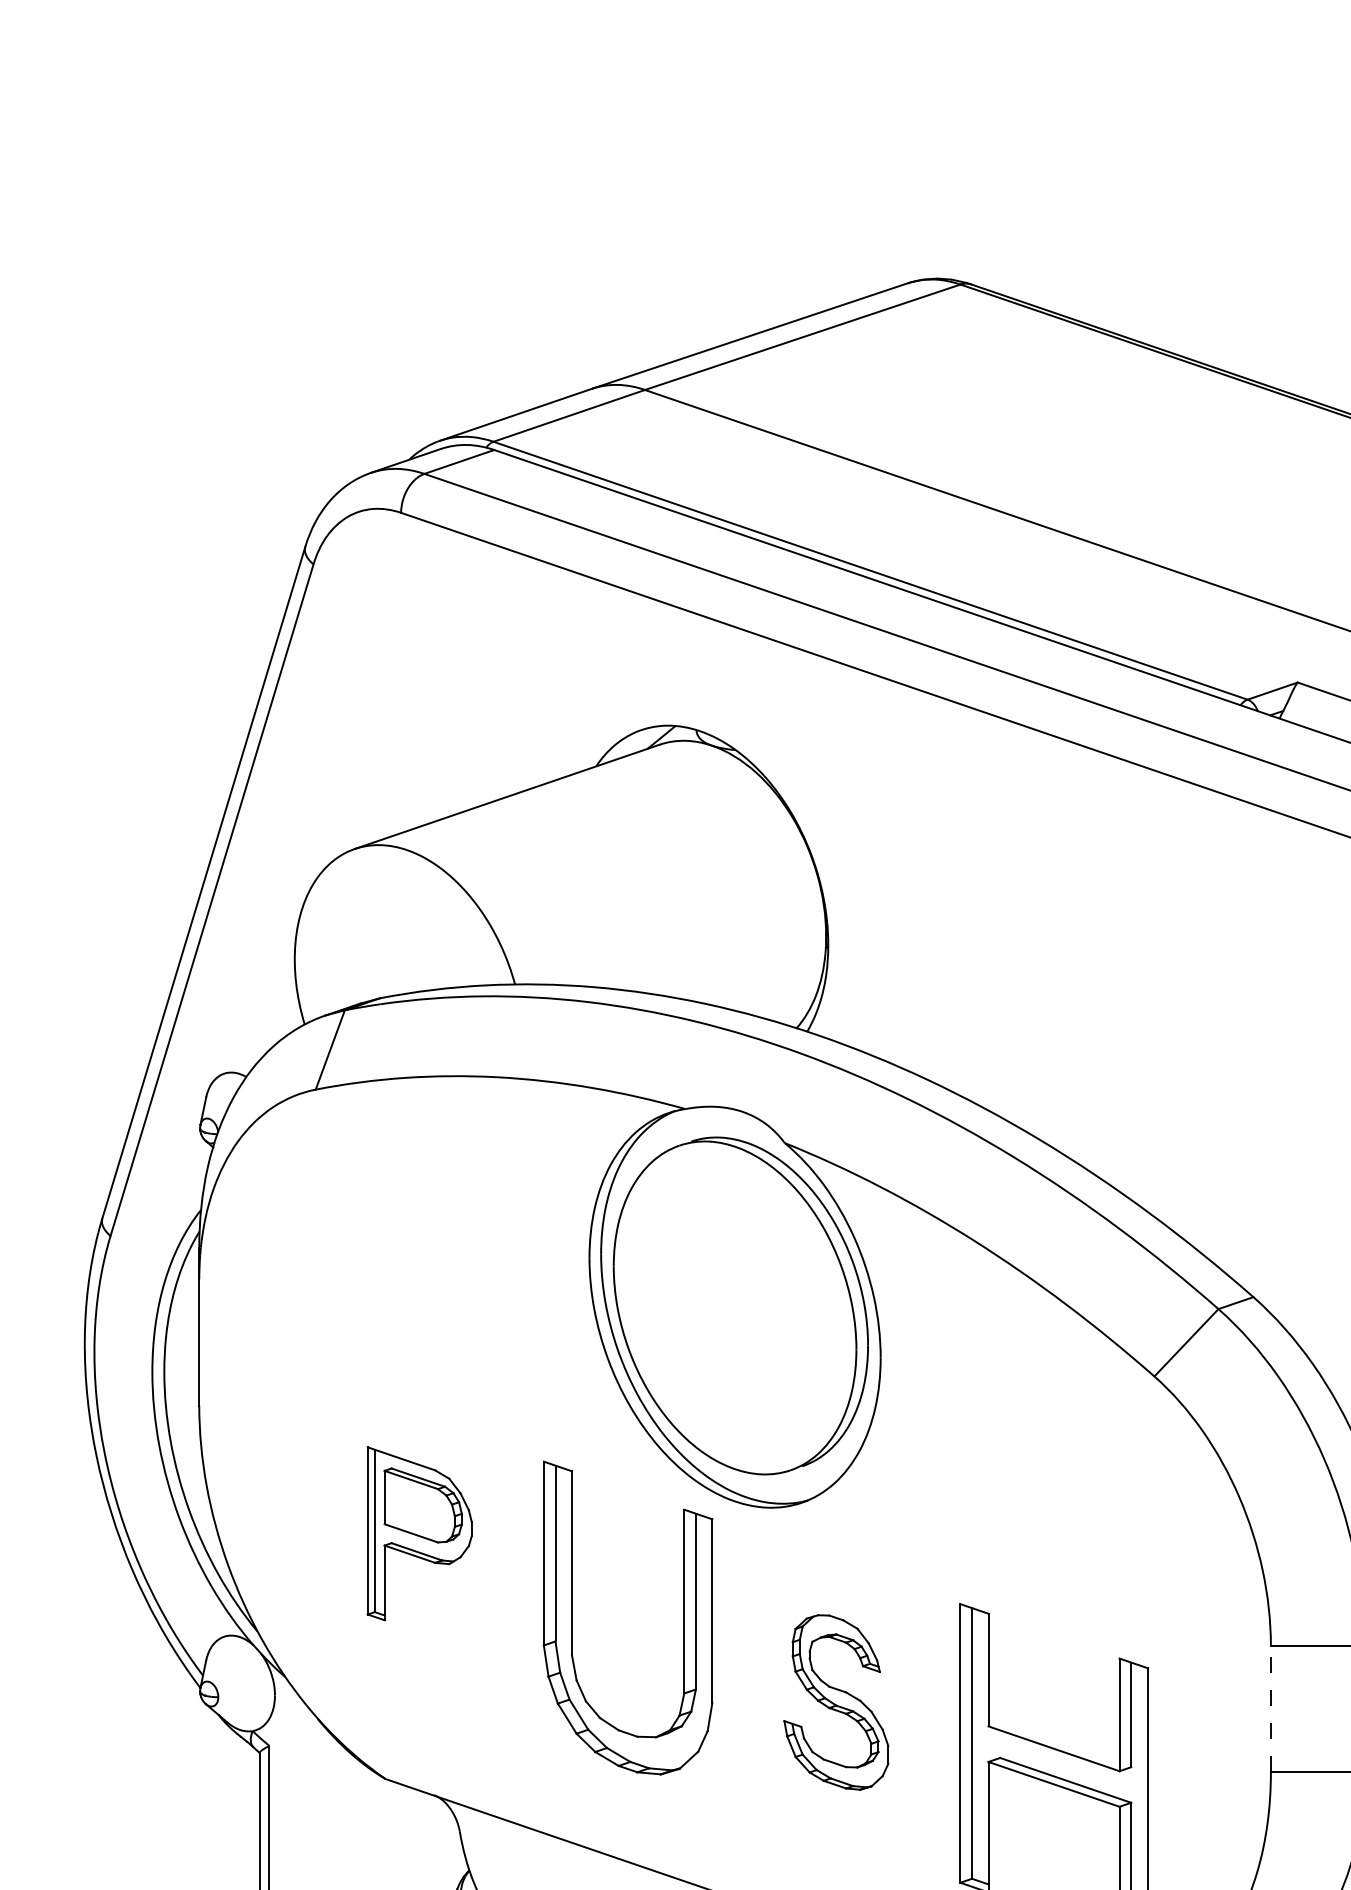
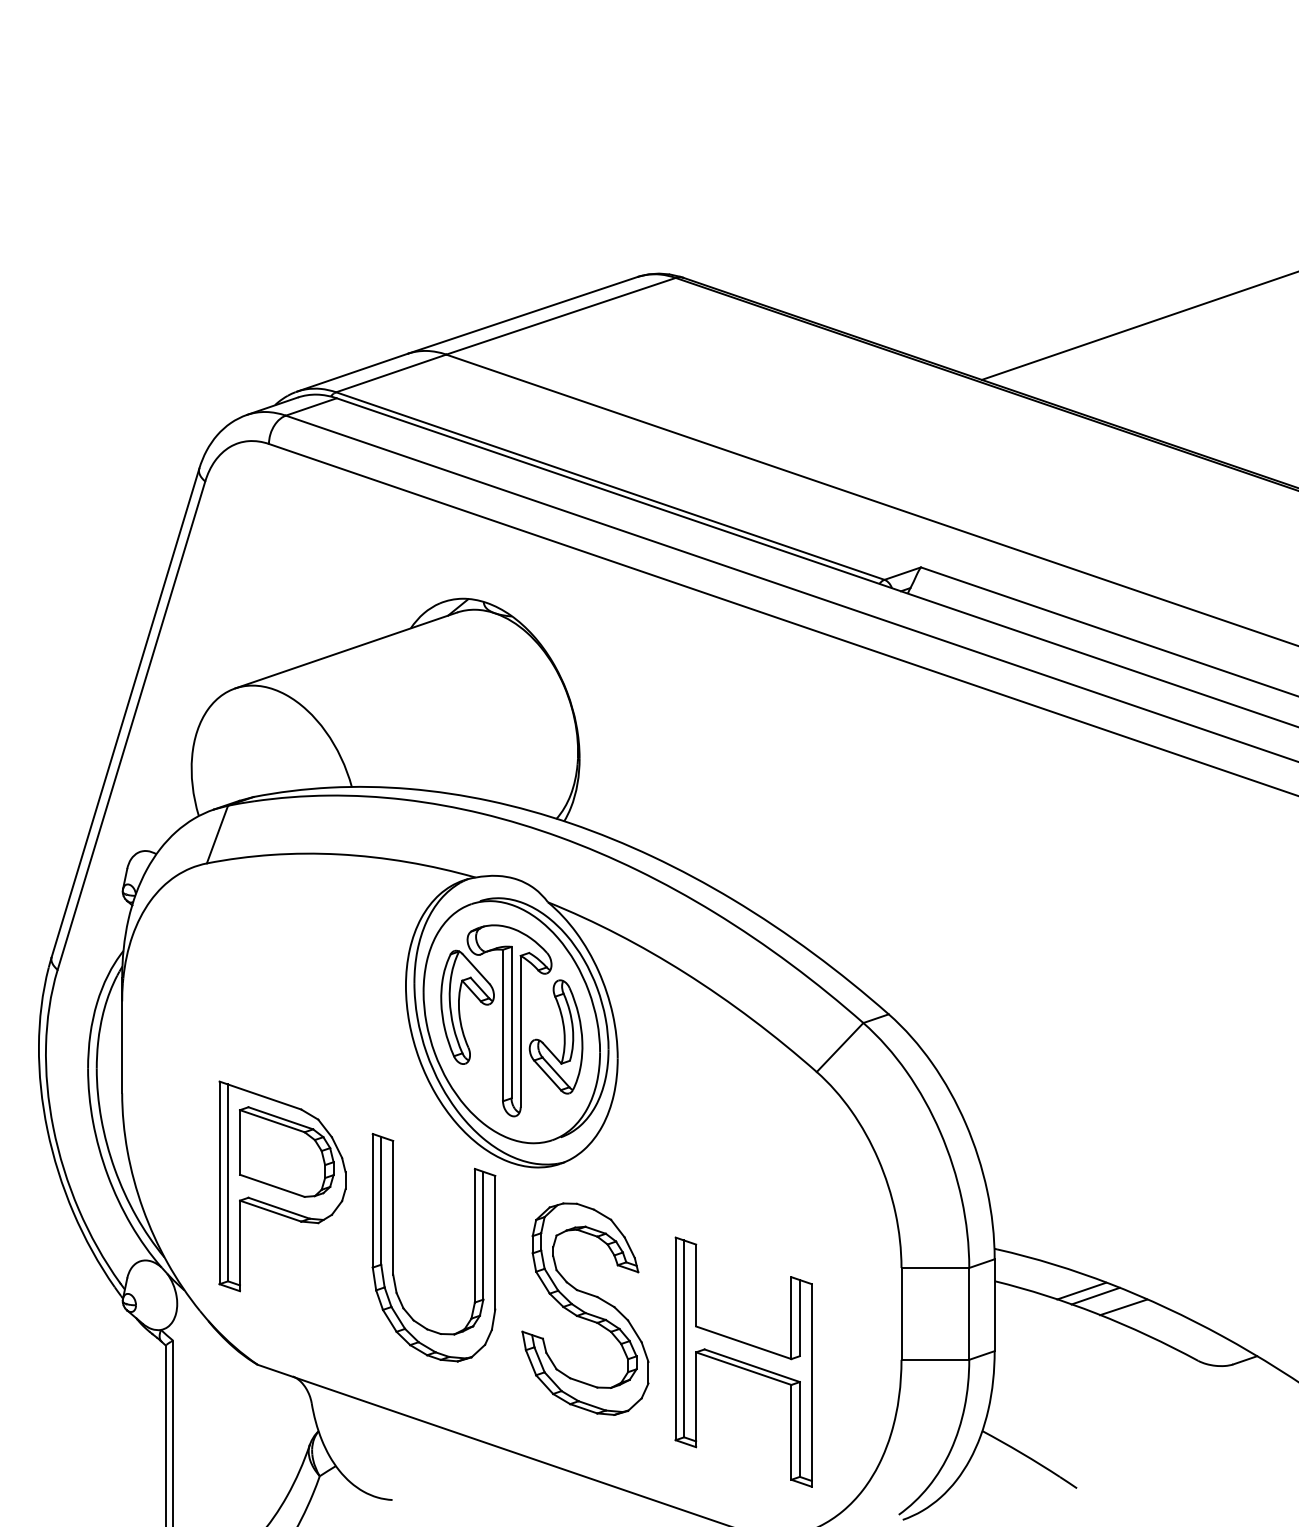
part: (734, 1305) -> (511, 1020), added
part: (419, 1533) -> (282, 1186), size x1.67
part: (836, 1701) -> (585, 1308), size x1.67
line: (1270, 1708) -> (901, 1313), dashed -> solid

